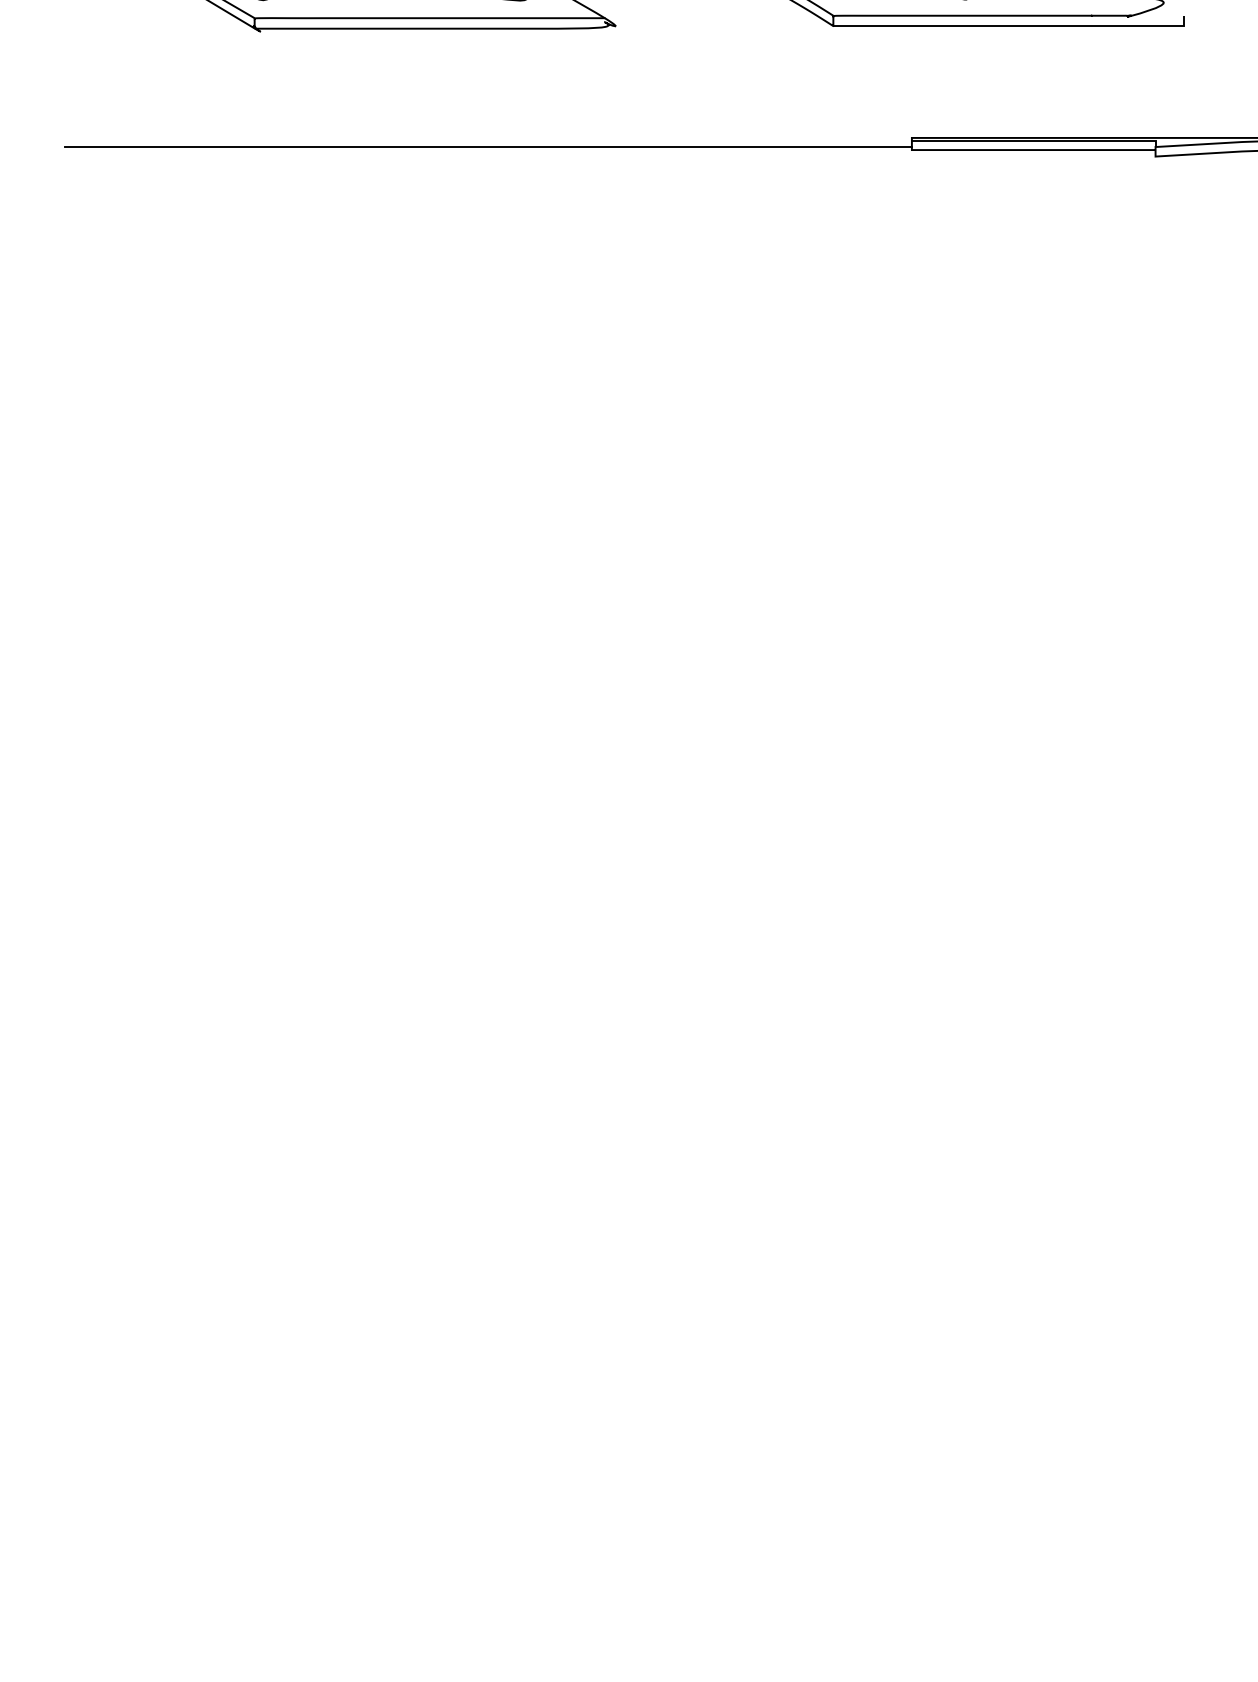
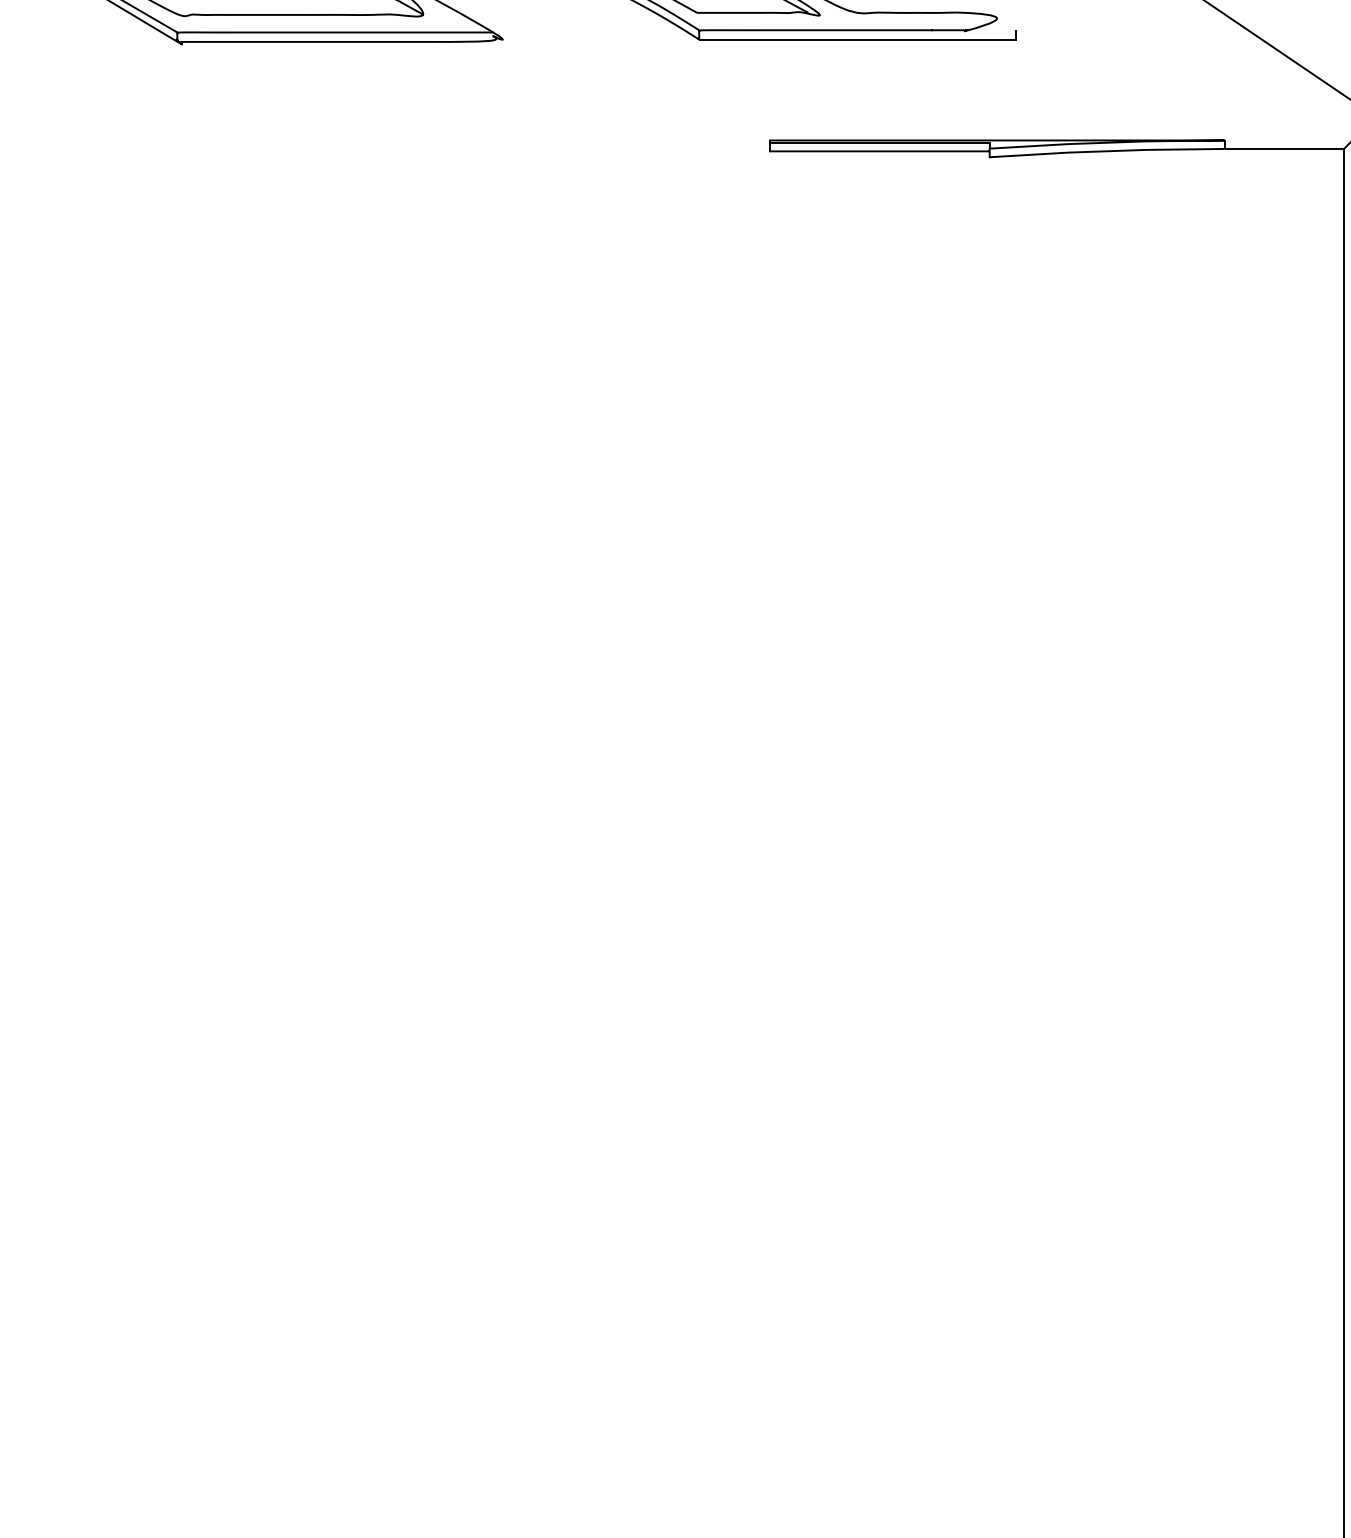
line: (487, 146) -> (387, 148), removed

